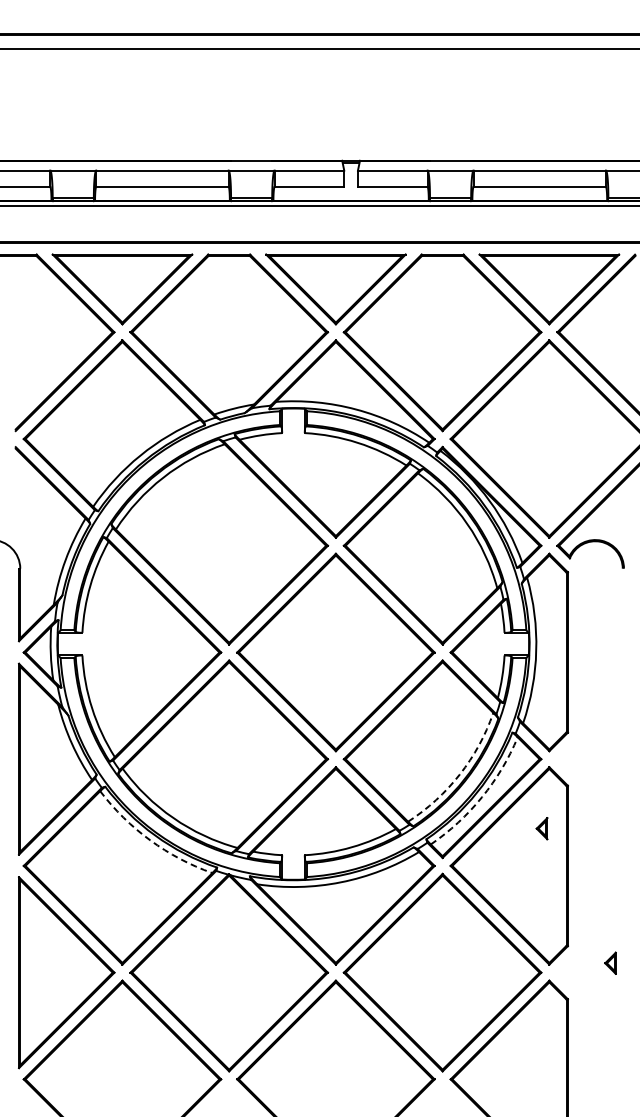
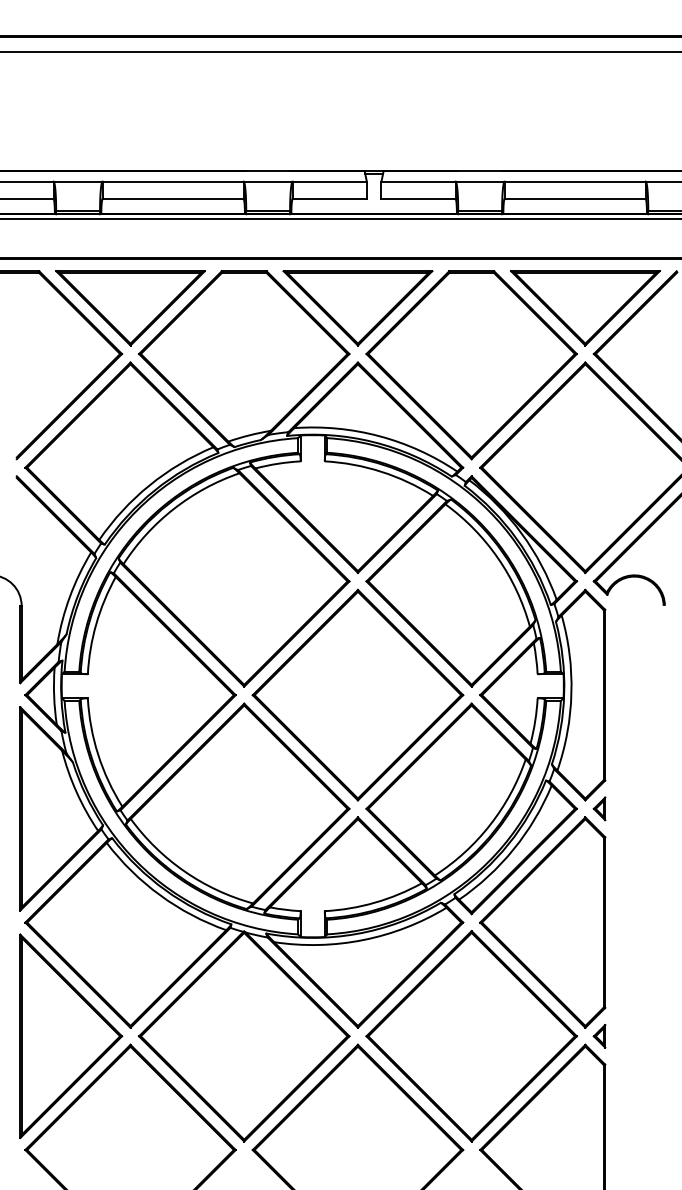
arc: (460, 774) -> (490, 825), dashed -> solid
arc: (481, 797) -> (513, 849), dashed -> solid
part: (541, 828) -> (599, 808), moved
arc: (150, 840) -> (160, 895), dashed -> solid
part: (610, 963) -> (599, 1036), moved

